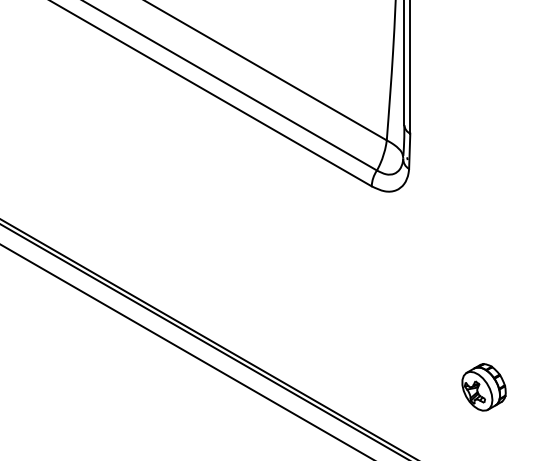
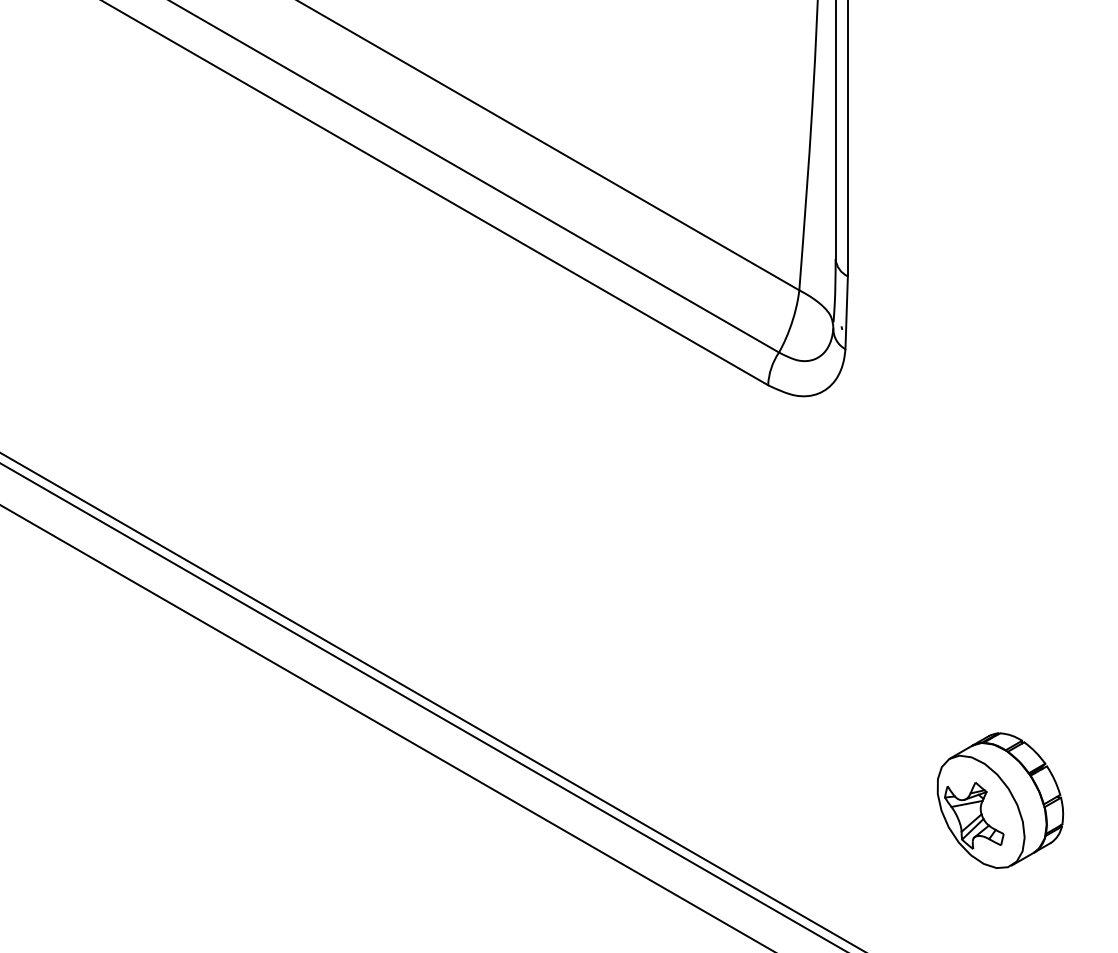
part: (483, 387) -> (999, 800), size x1.4

